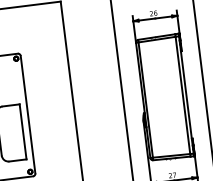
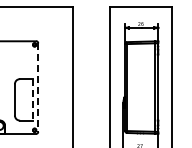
line: (28, 115) -> (38, 88), solid -> dashed
line: (22, 131) -> (32, 99), solid -> dashed

